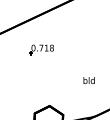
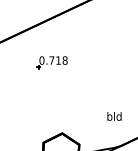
text: (88, 80) -> (113, 116), moved

